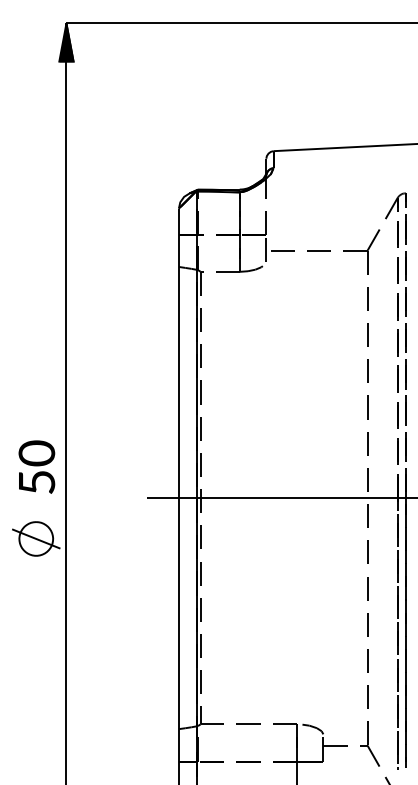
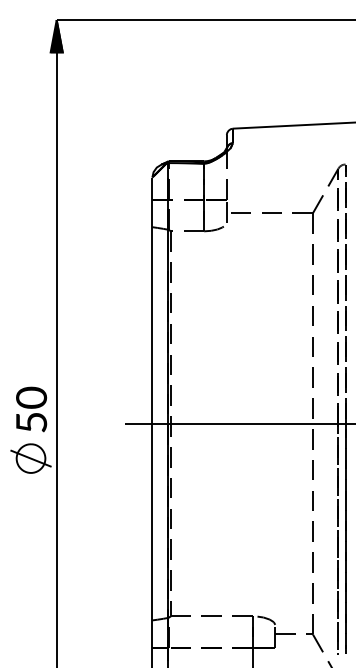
text: (36, 467) -> (31, 409), moved

